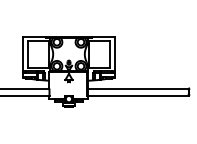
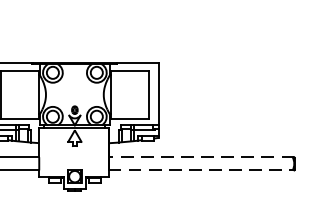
line: (138, 88) -> (201, 157), solid -> dashed
line: (138, 95) -> (201, 170), solid -> dashed

